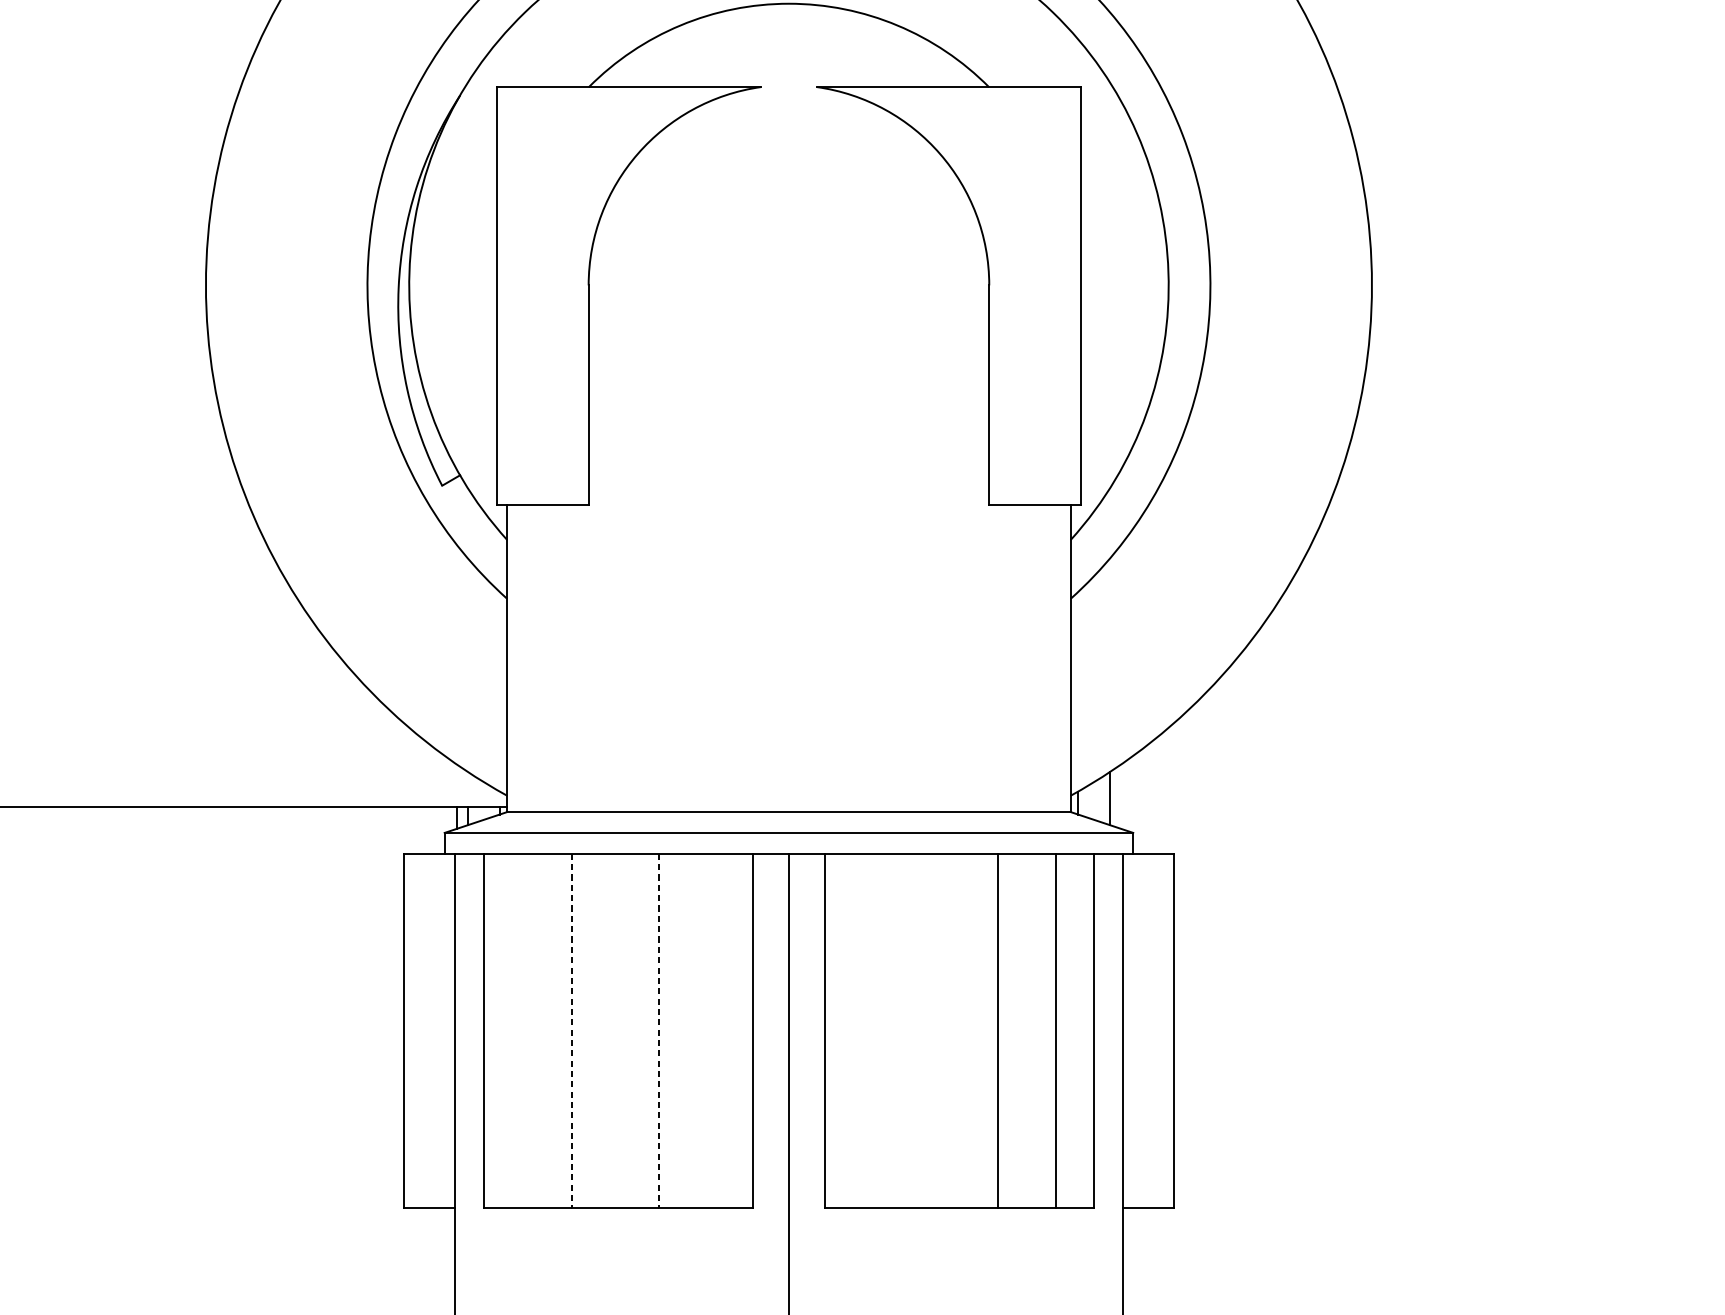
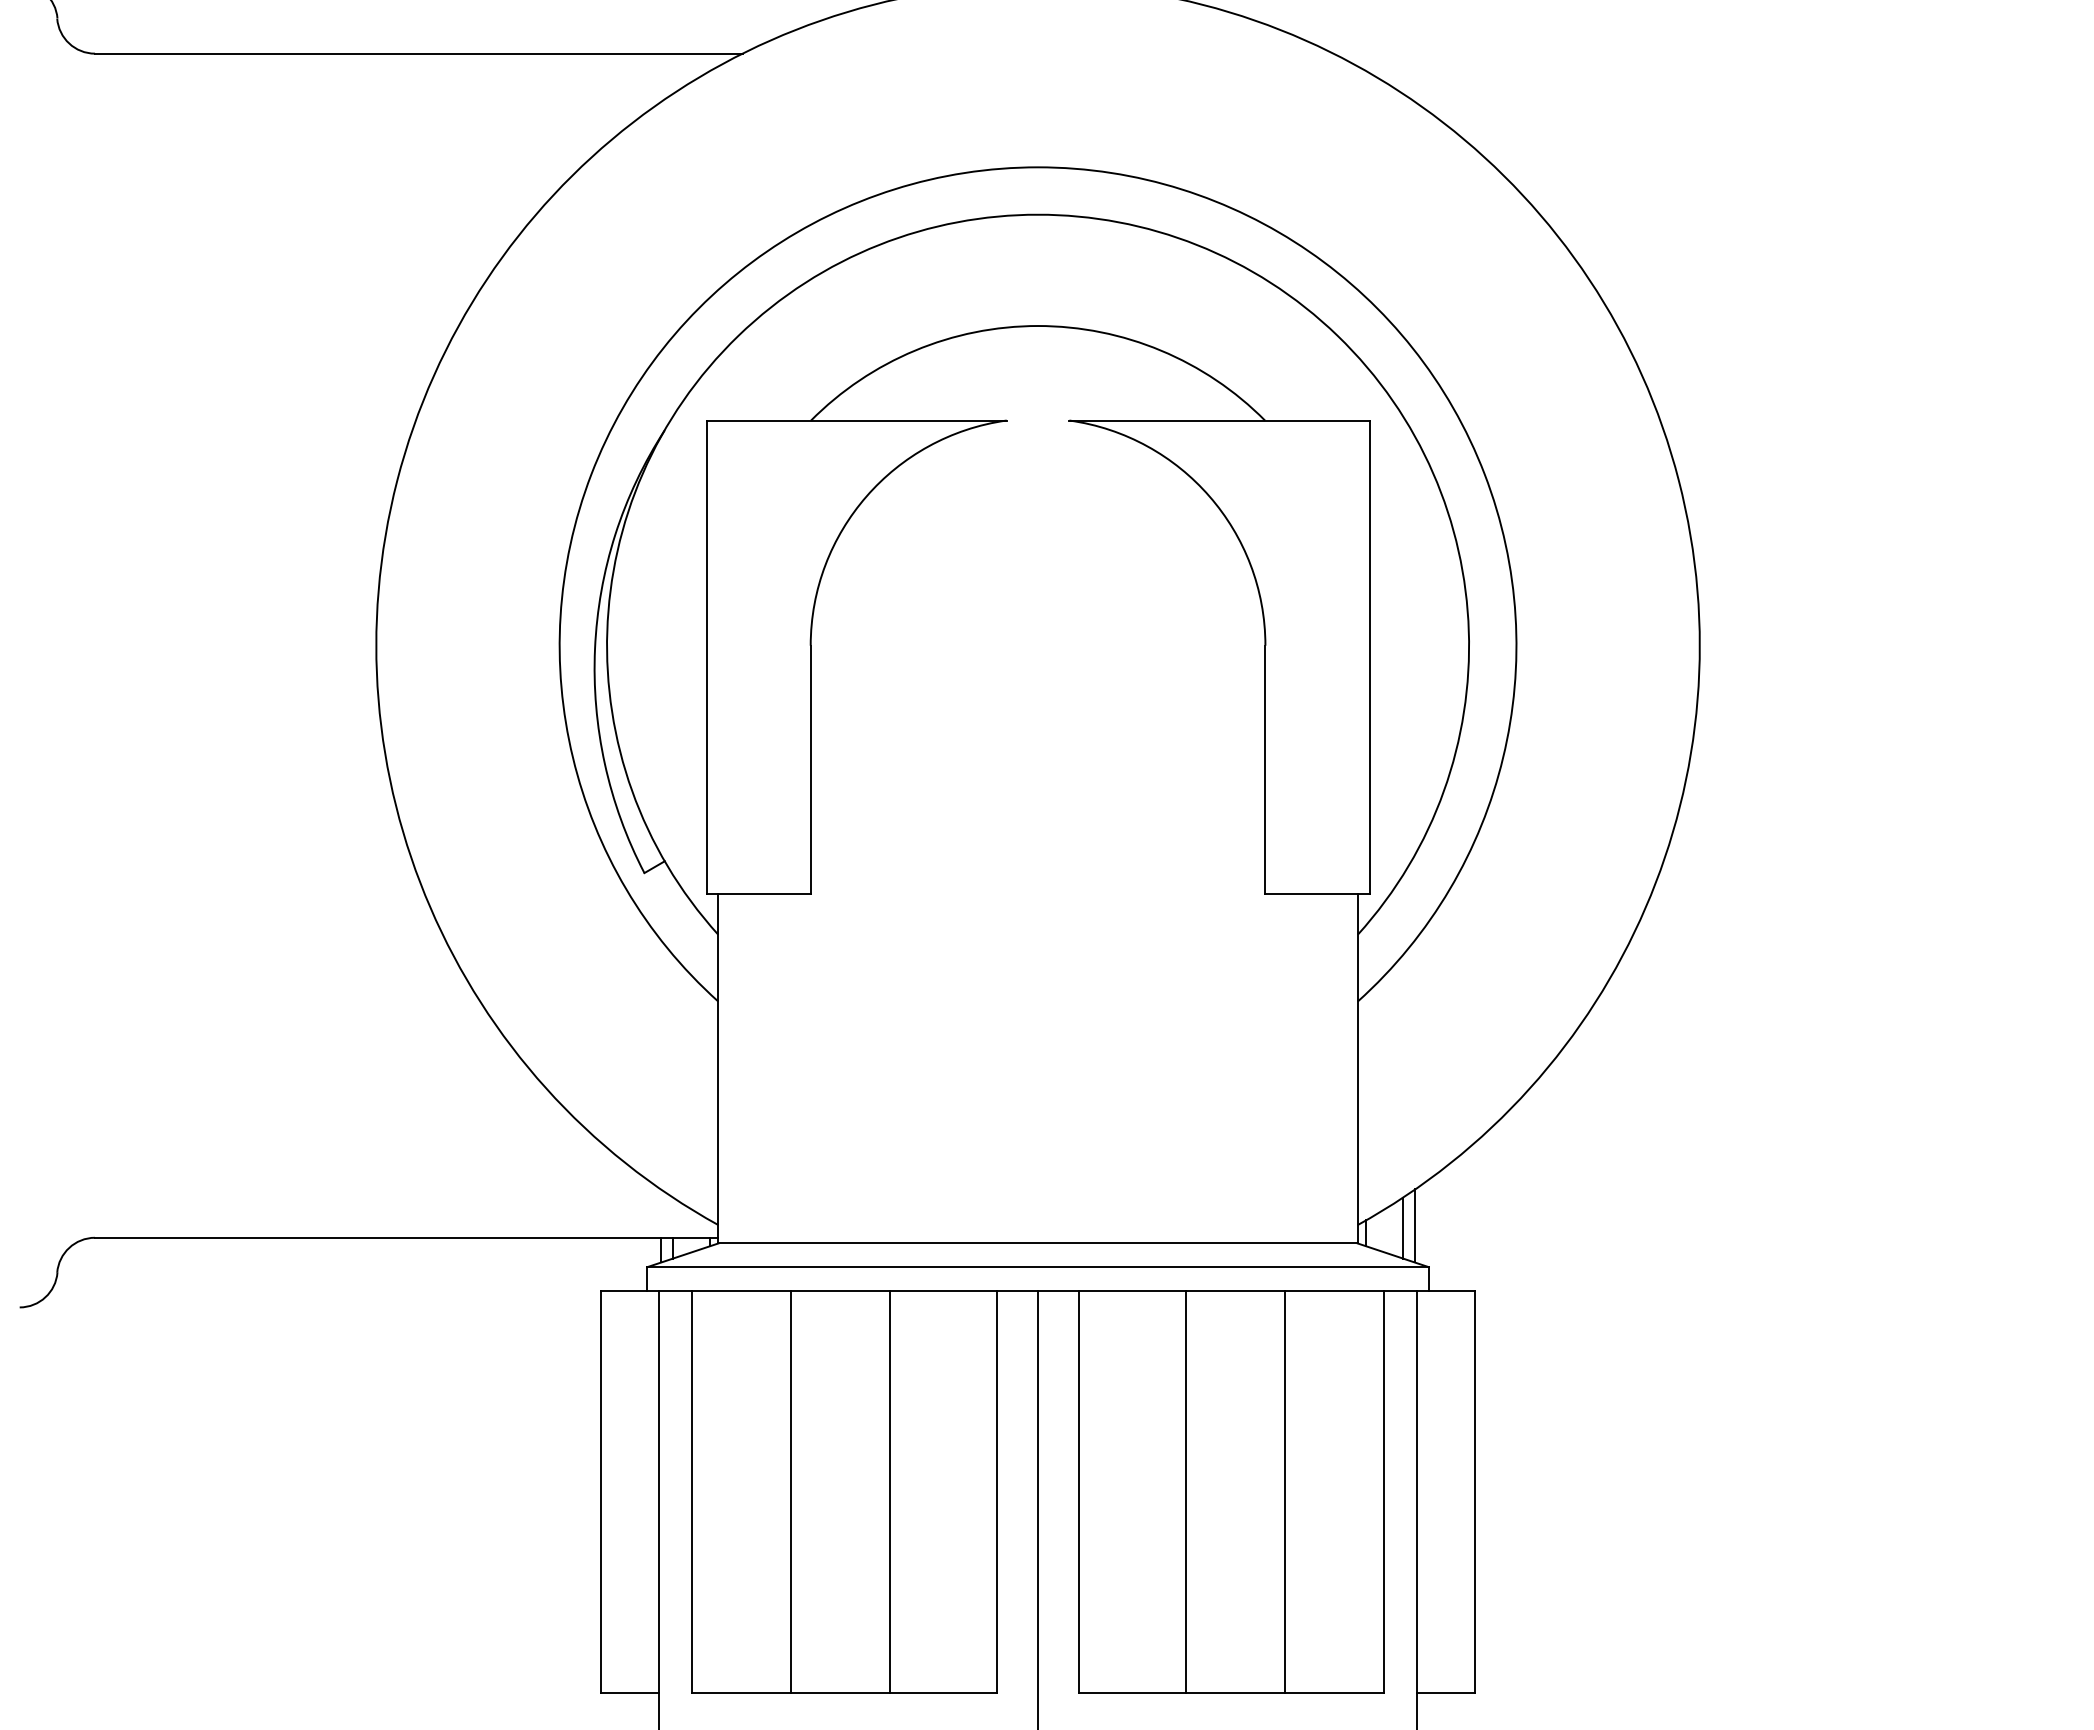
line: (1121, 796) -> (1415, 1225), added
line: (997, 1030) -> (1185, 1491), moved
line: (1055, 1030) -> (1284, 1491), moved
line: (571, 1031) -> (791, 1492), dashed -> solid
line: (658, 1031) -> (890, 1492), dashed -> solid

